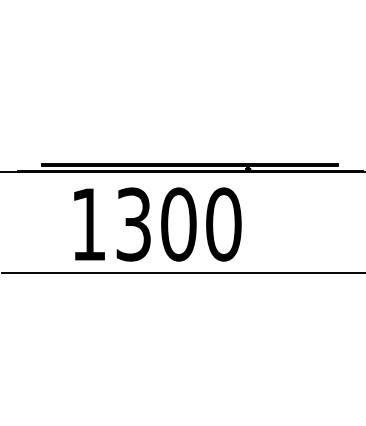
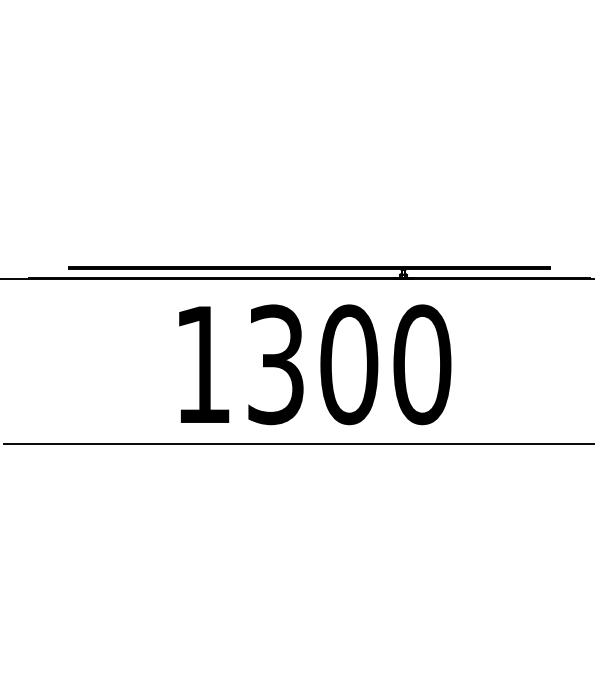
text: (157, 224) -> (314, 364), moved

